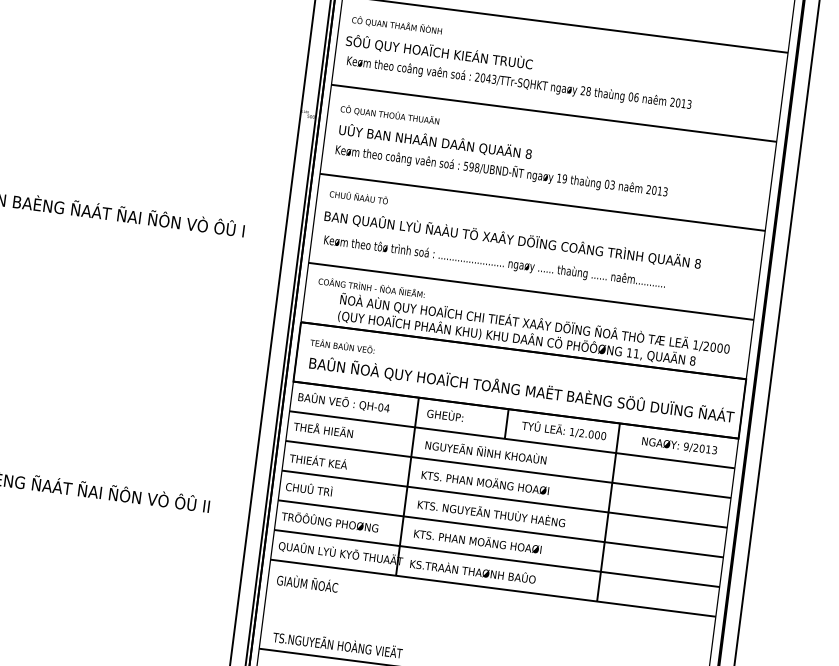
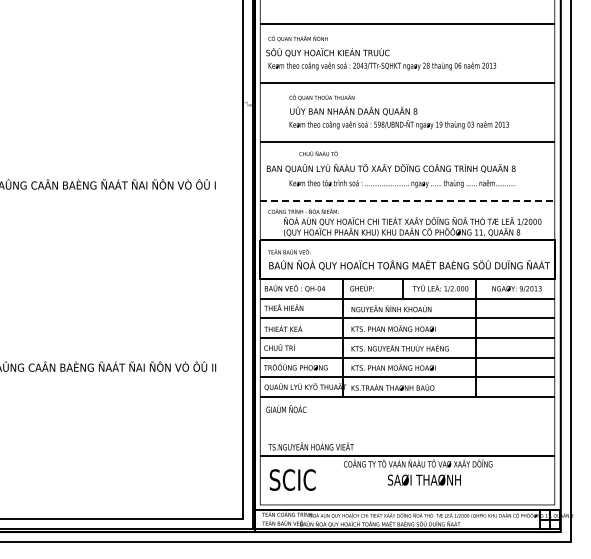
text: (503, 150) -> (398, 111), moved
text: (358, 196) -> (318, 153), moved
text: (493, 261) -> (401, 183), moved
line: (532, 291) -> (408, 200), solid -> dashed

